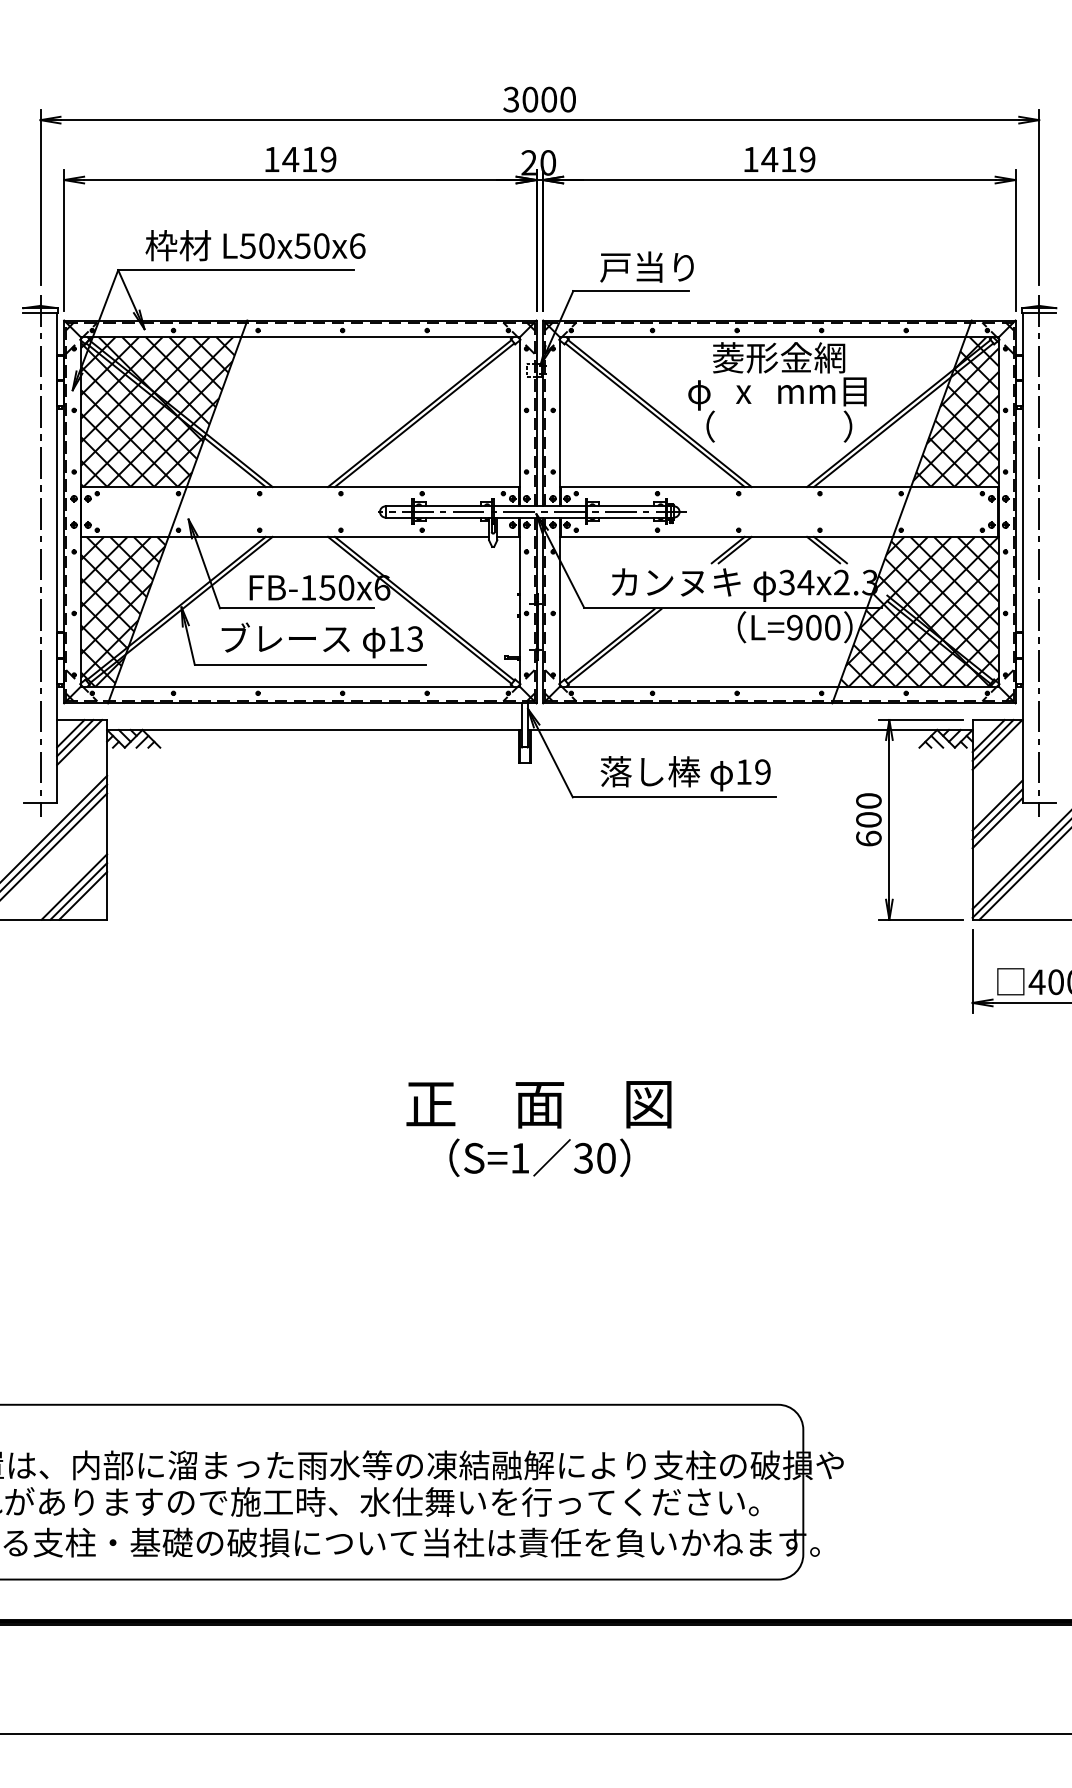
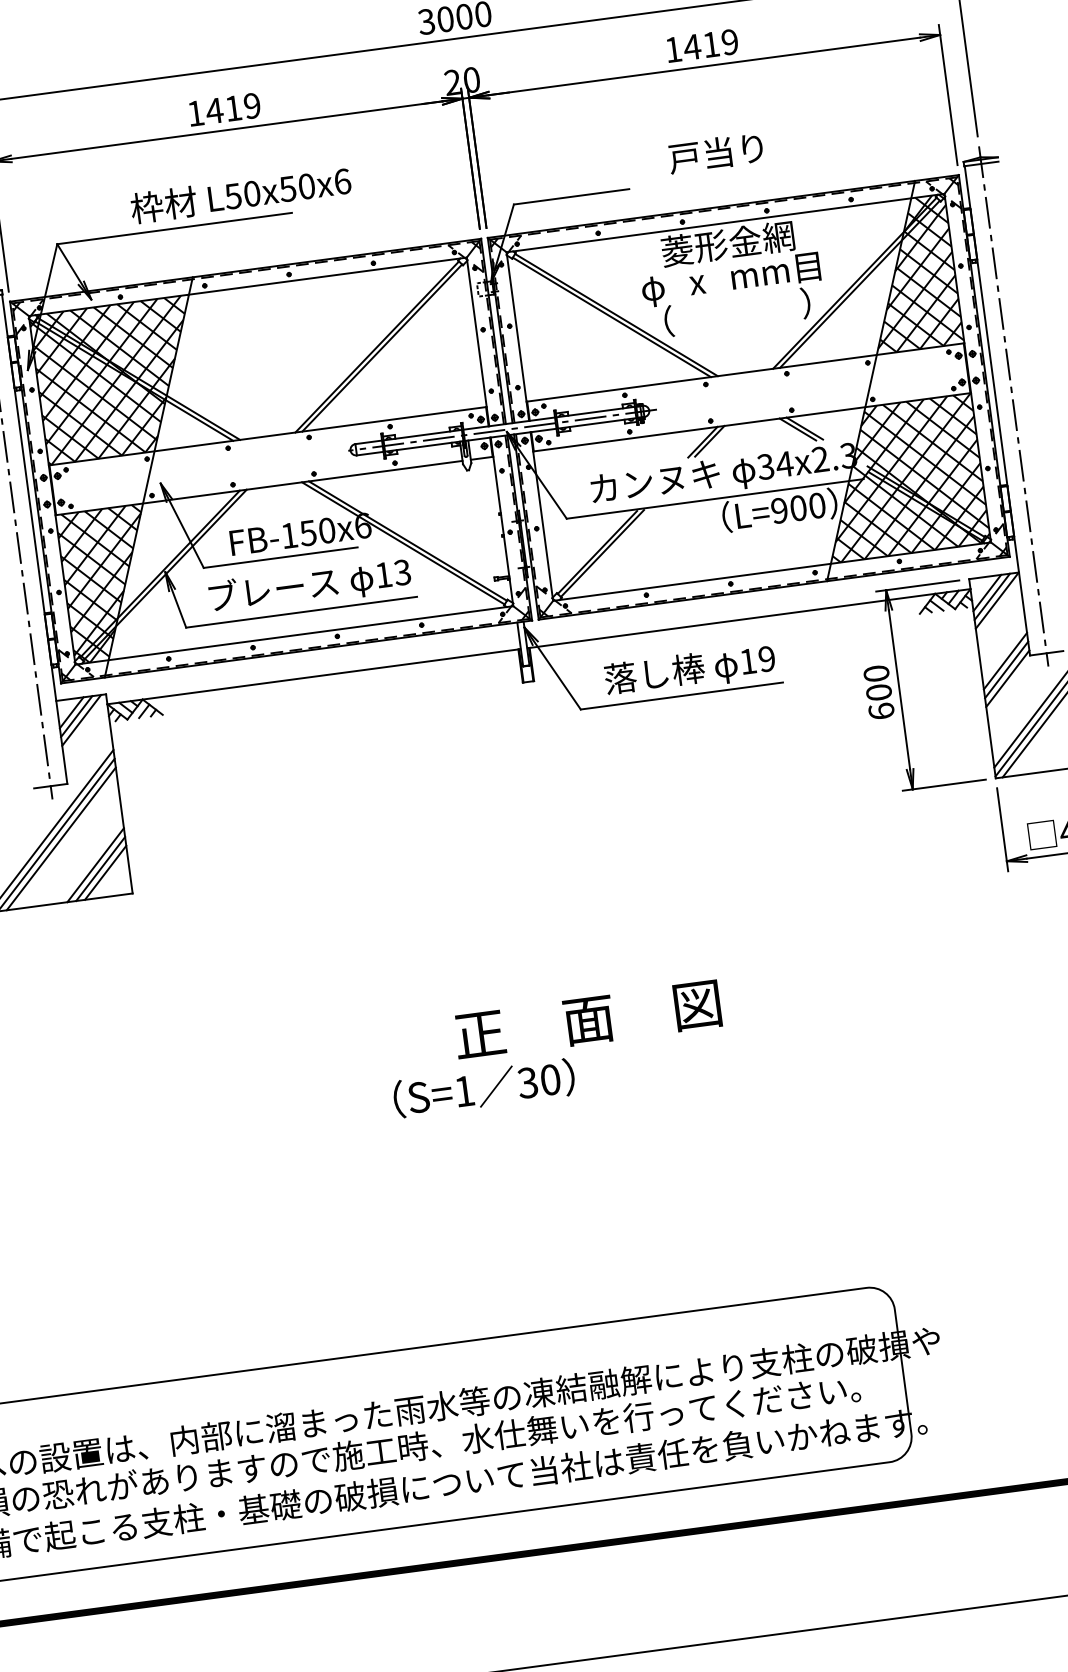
text: (255, 245) -> (240, 194), moved
text: (646, 266) -> (715, 152), moved
text: (539, 1157) -> (483, 1087), moved

